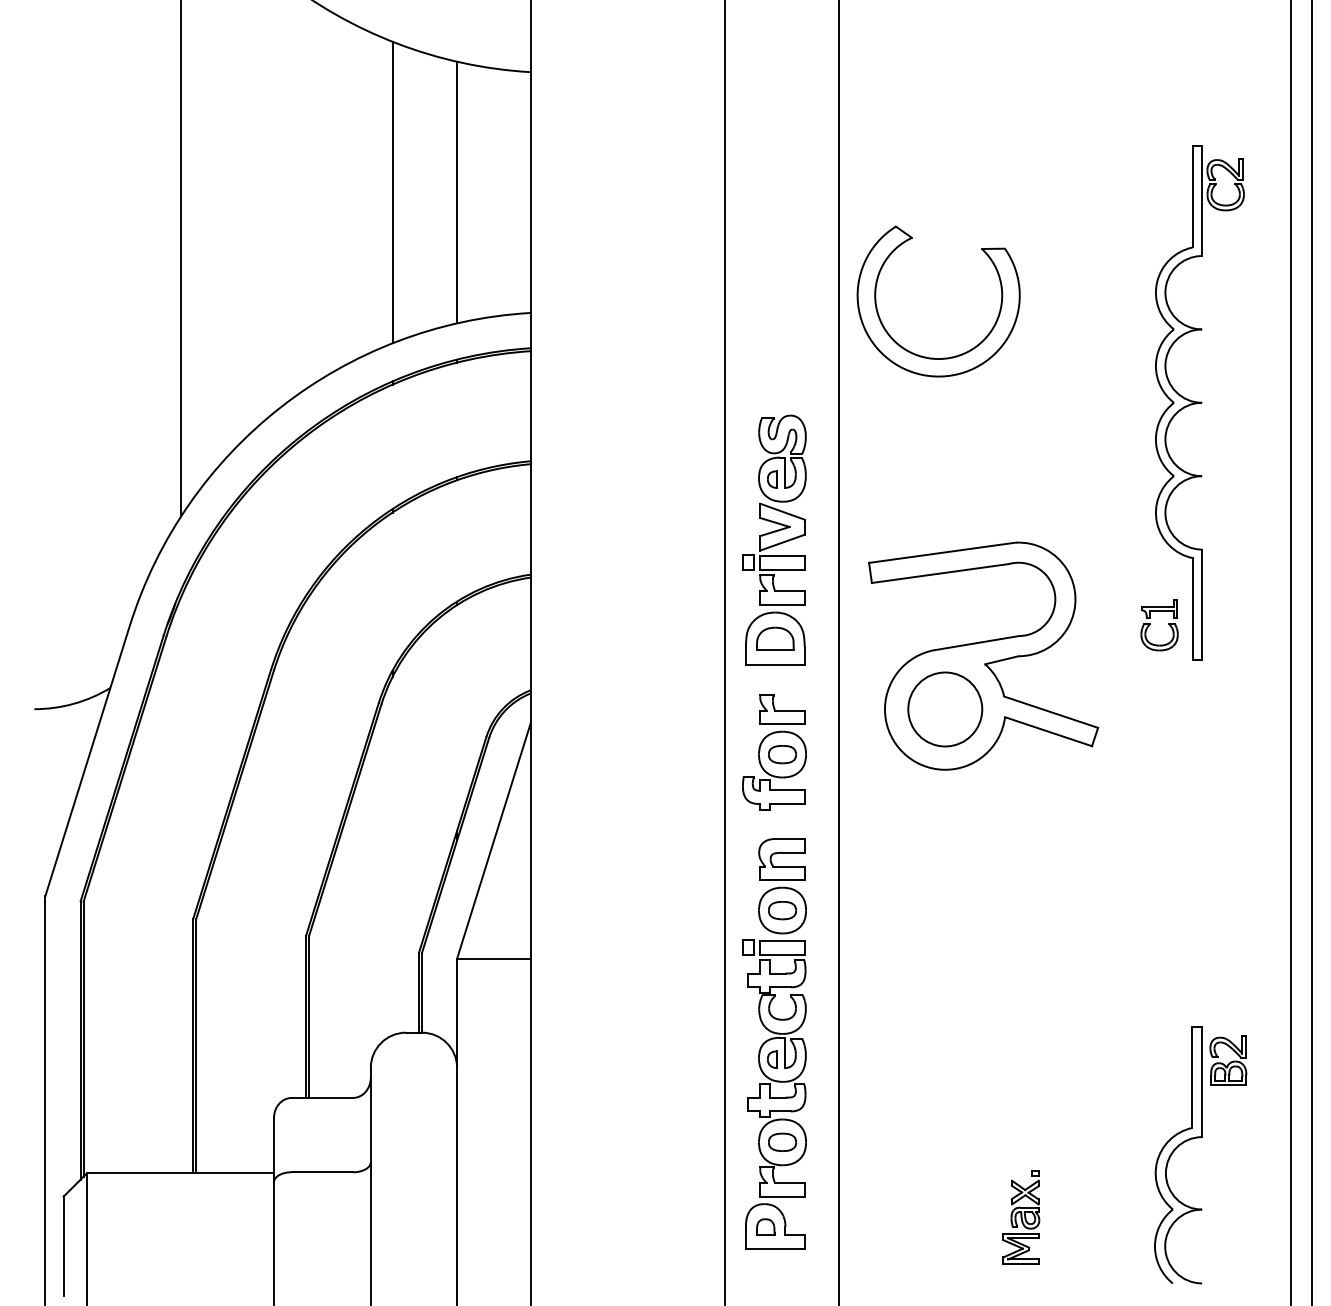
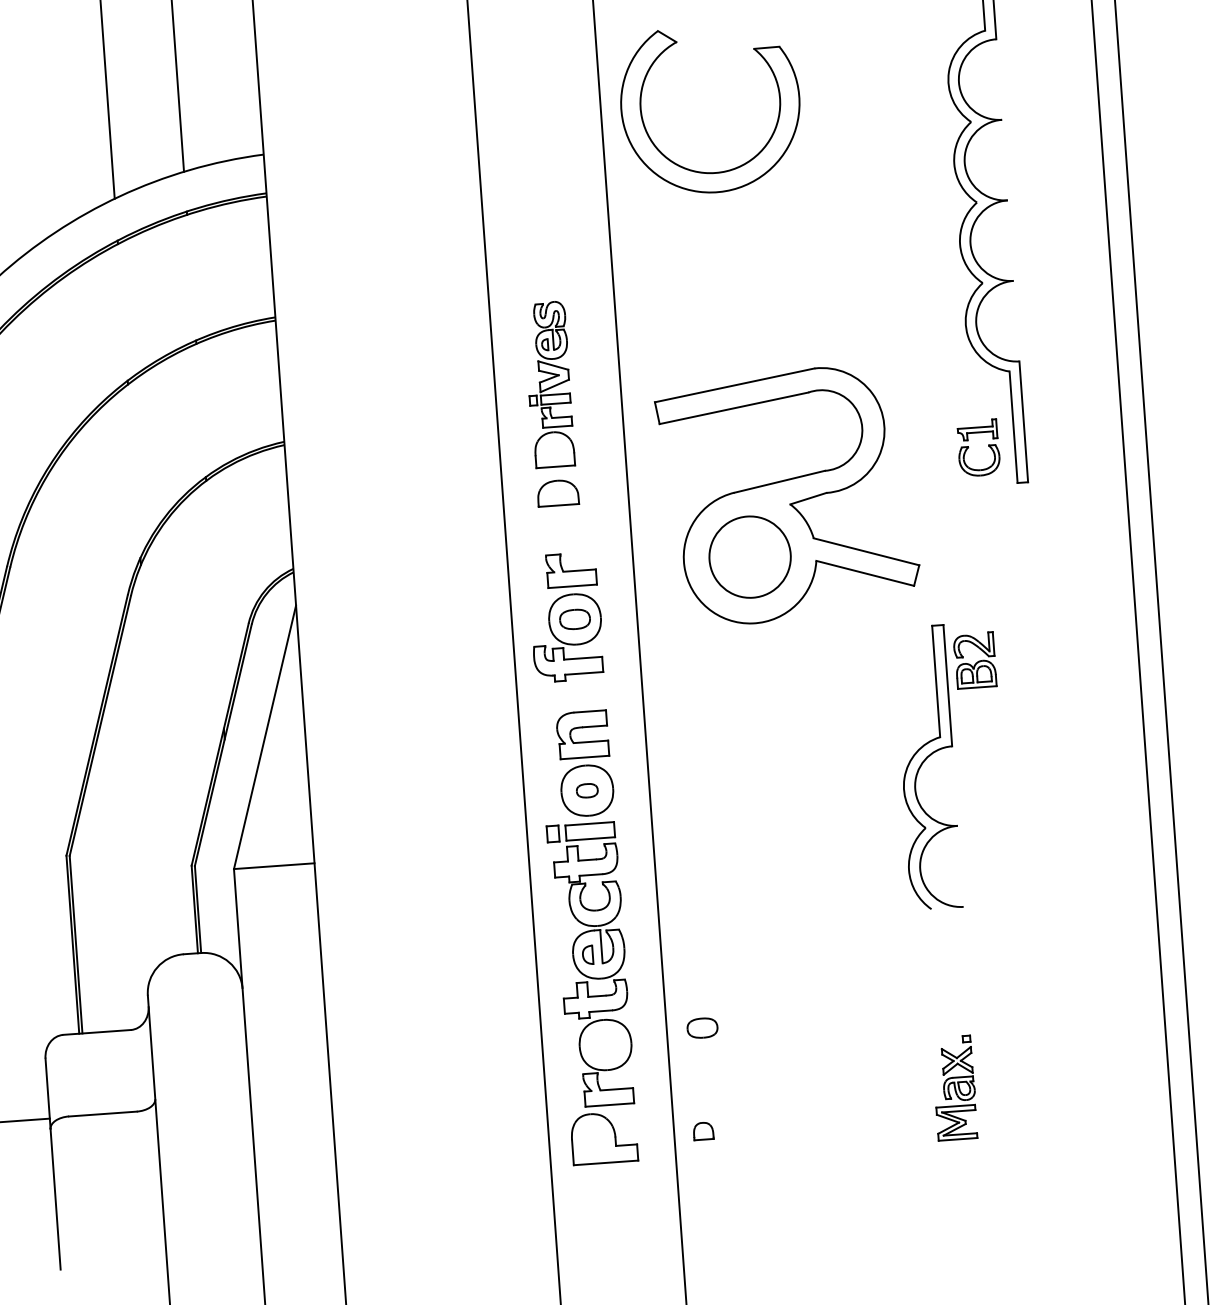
part: (774, 539) -> (549, 384), size x0.6
part: (782, 910) -> (587, 790), size x0.7
part: (1200, 1138) -> (950, 747), moved
part: (782, 1141) -> (702, 1027), moved
part: (1021, 1217) -> (955, 1088), moved
part: (765, 1226) -> (703, 1130), moved

